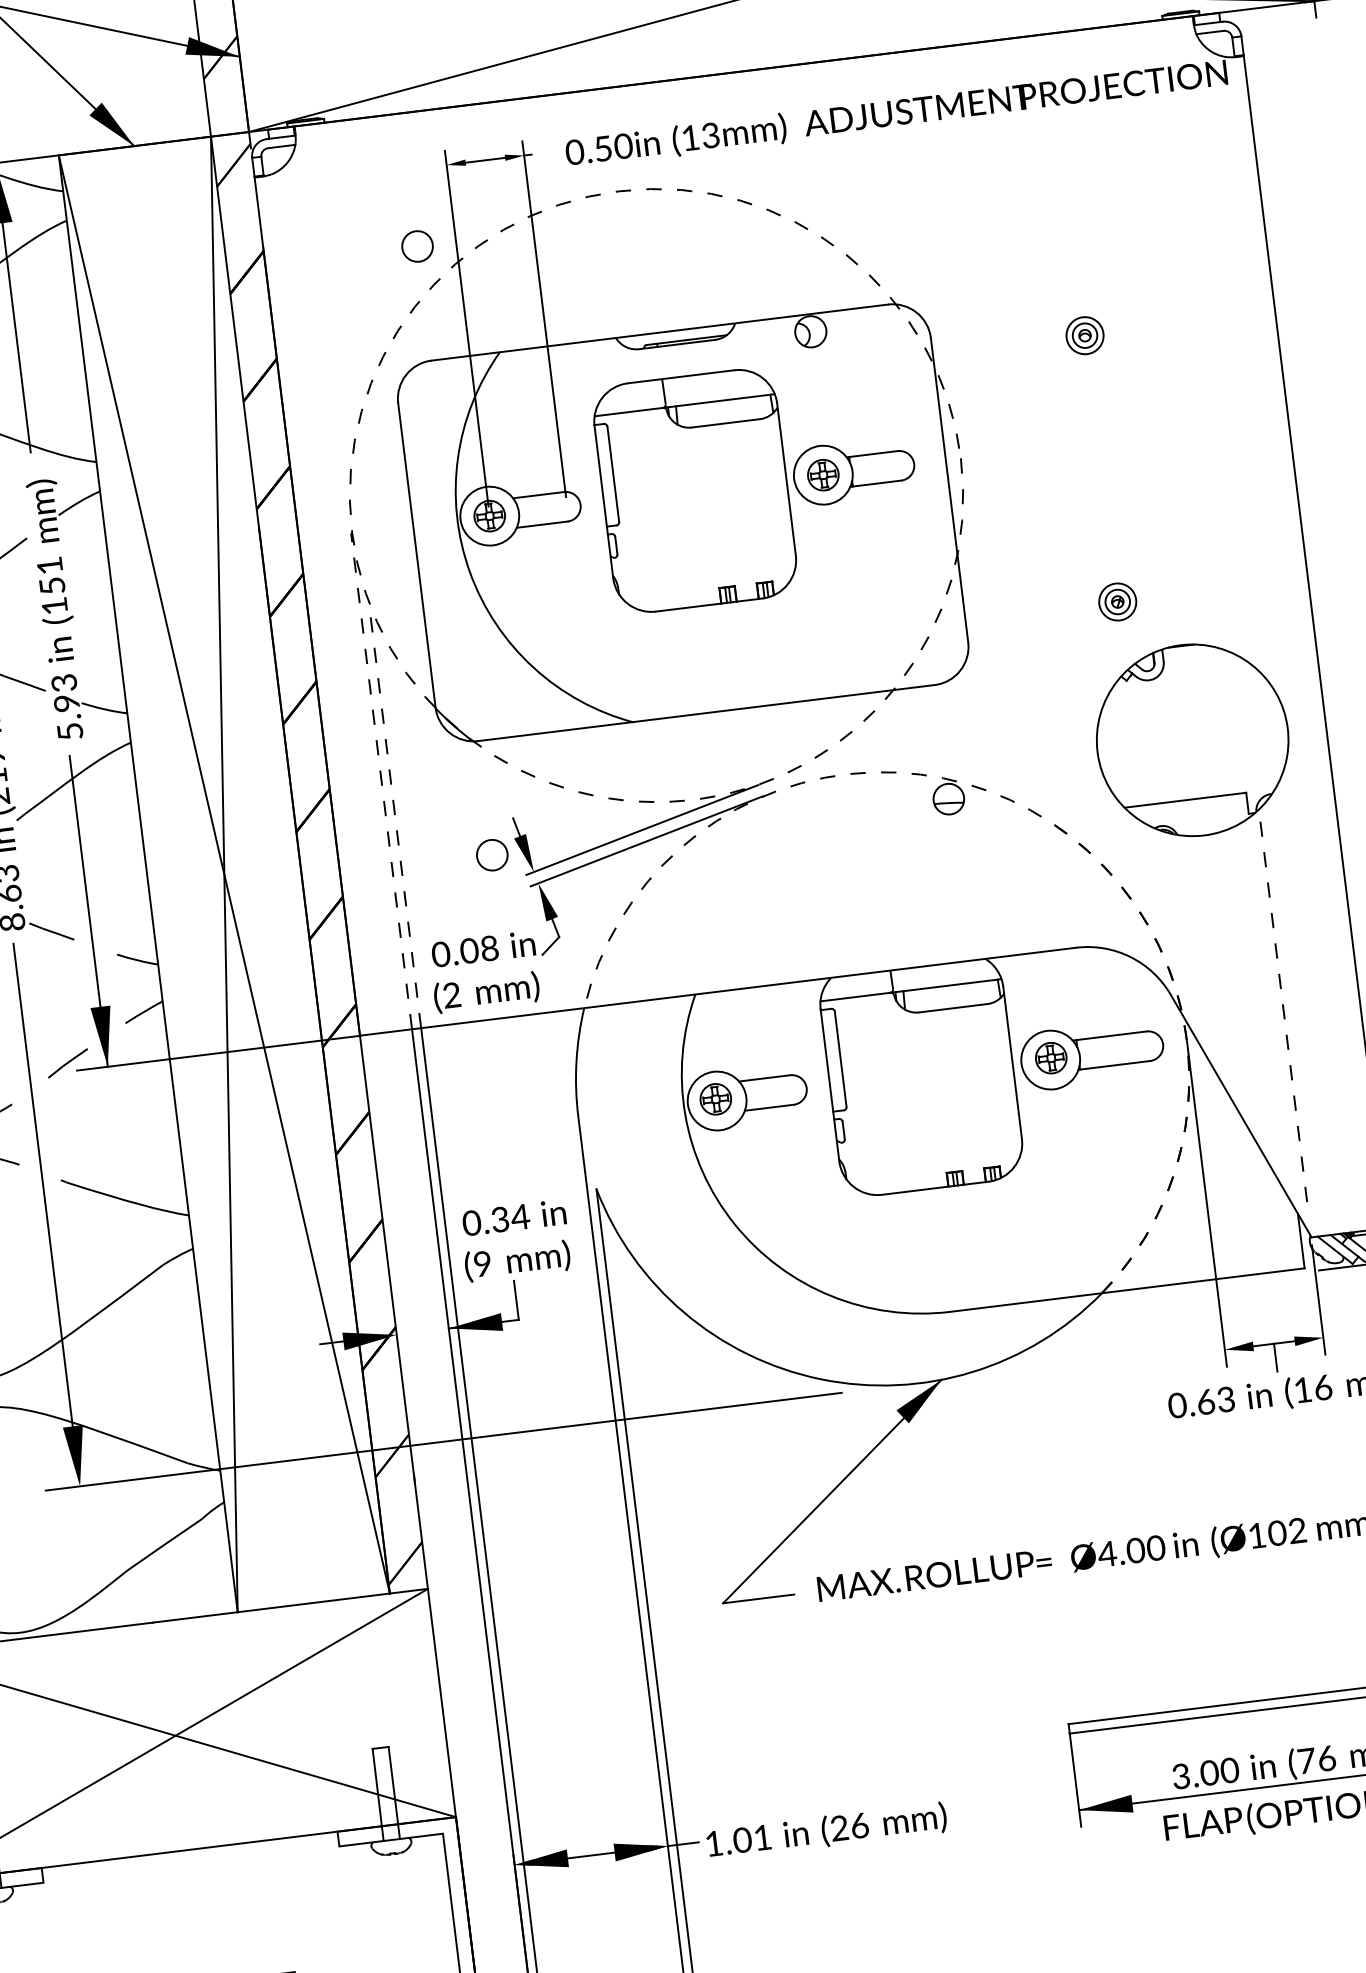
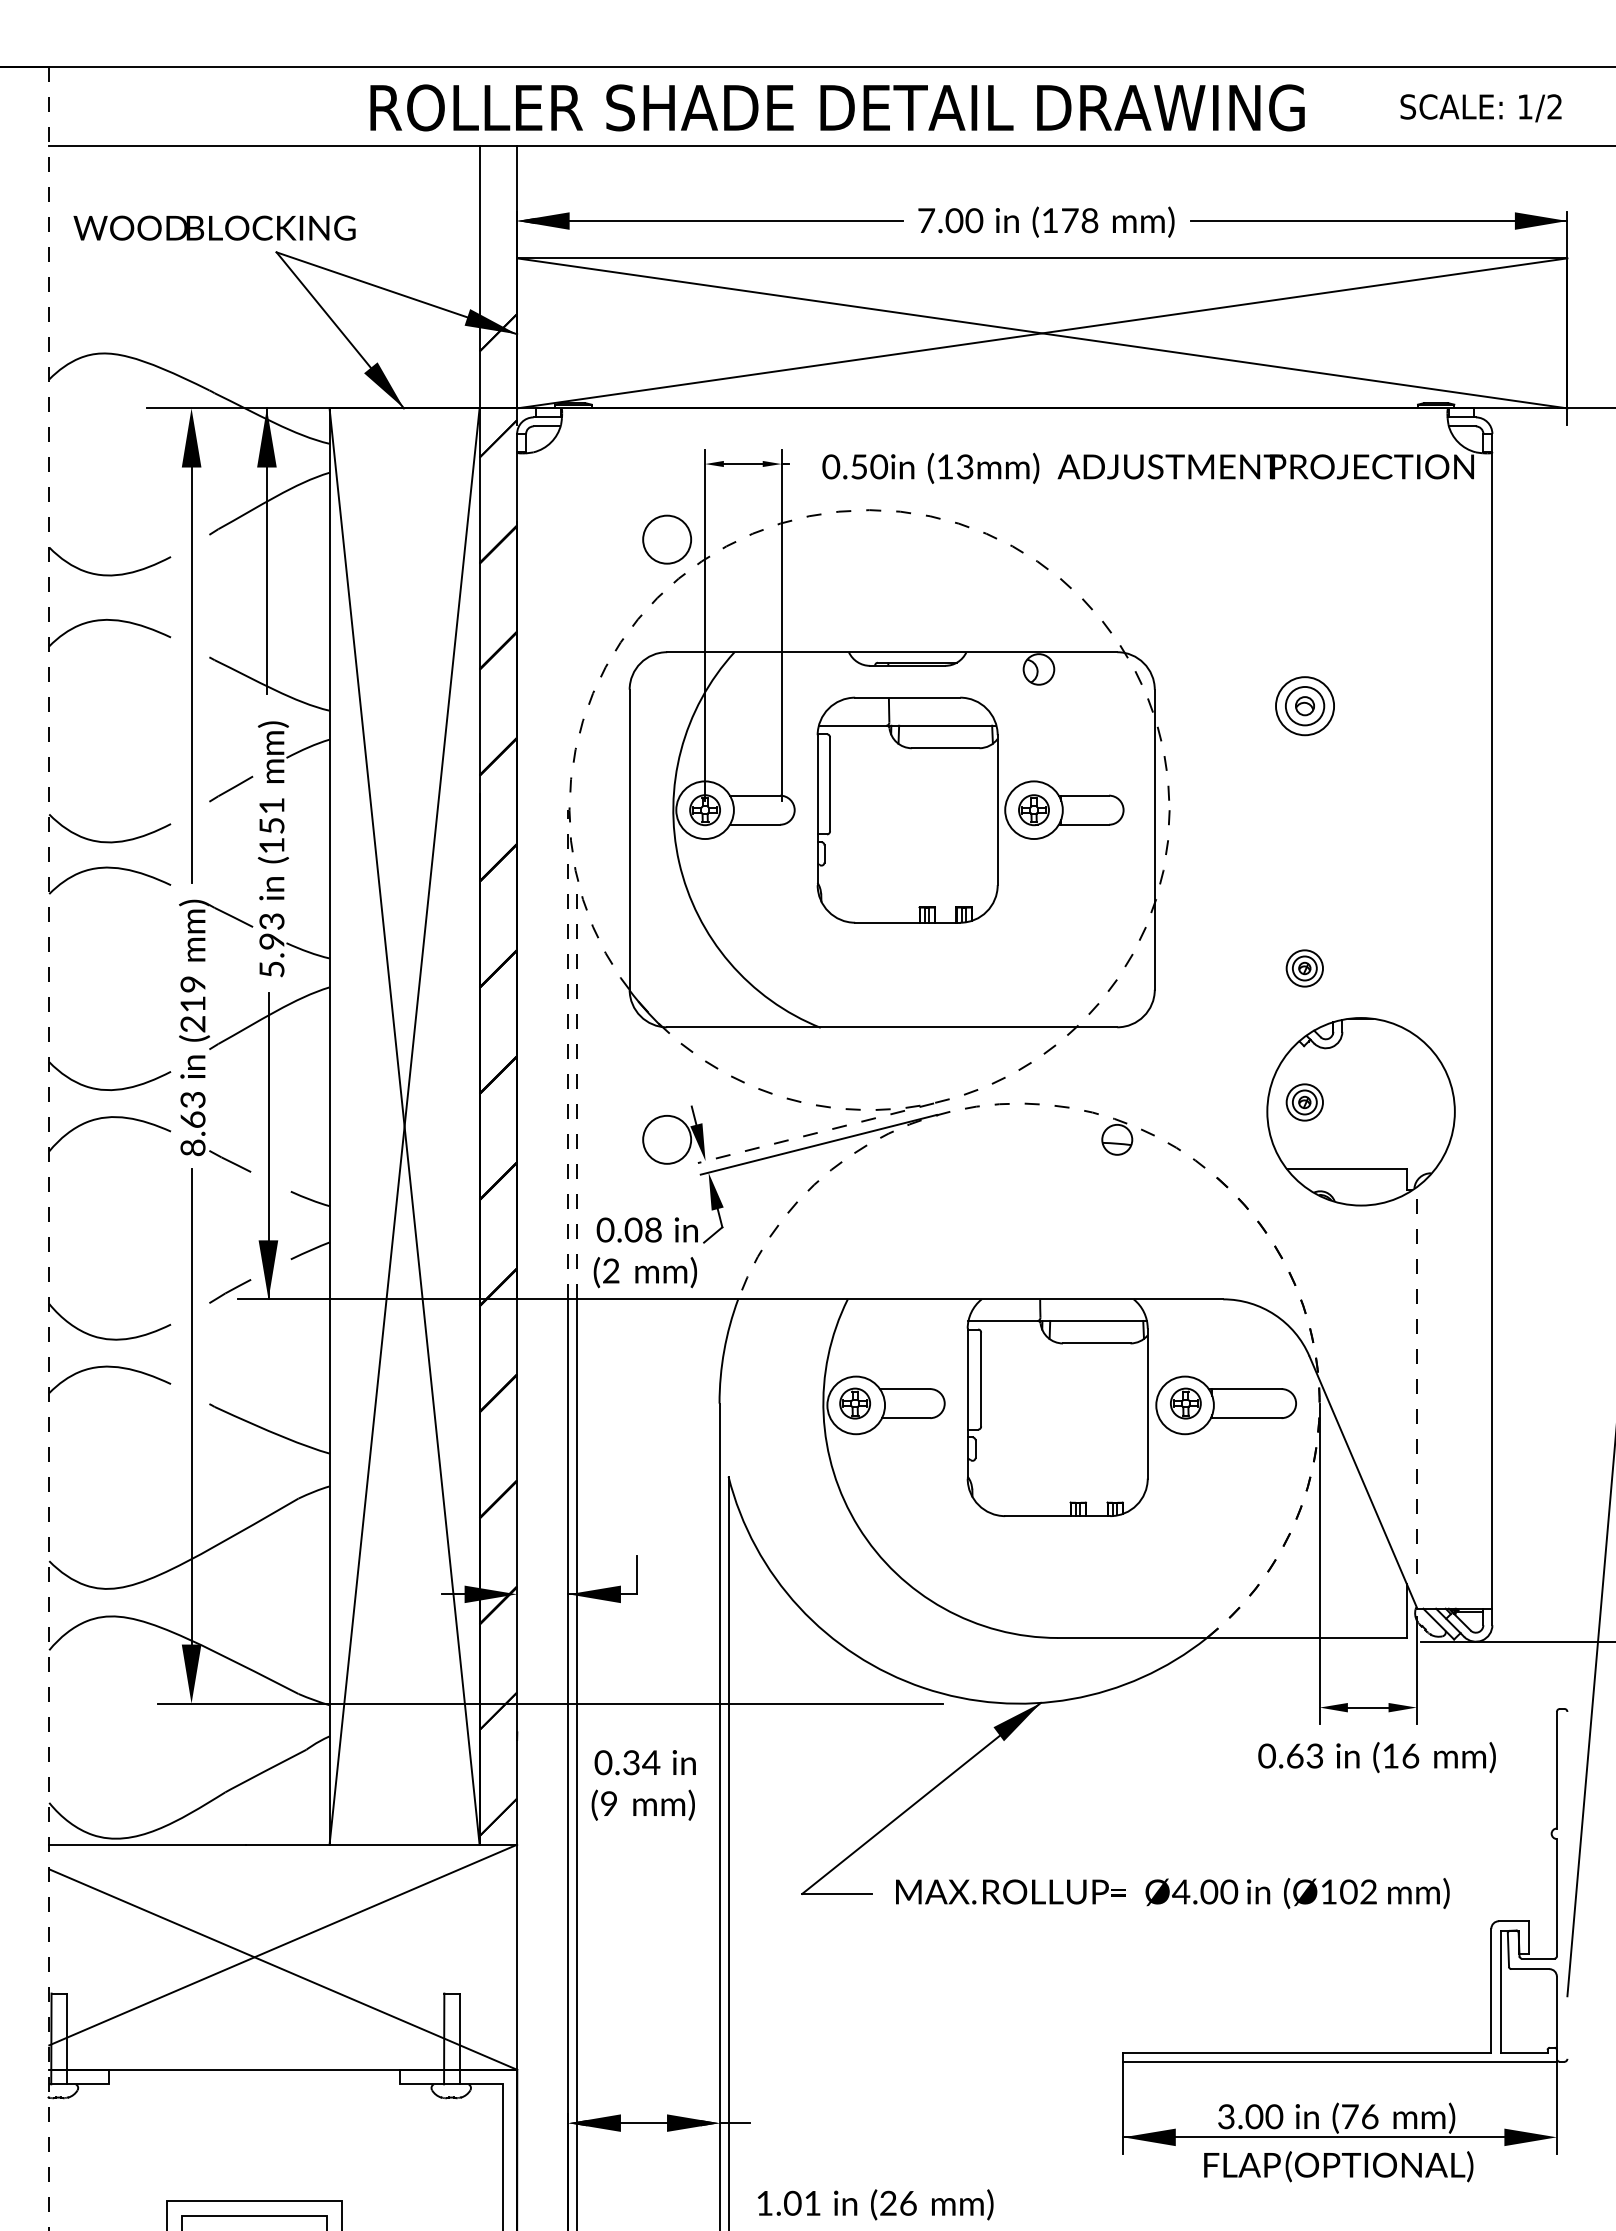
circle: (417, 246) -> (667, 539), size x1.6
part: (1084, 335) -> (1304, 705), size x1.6
part: (1134, 737) -> (1304, 1102), added
line: (642, 830) -> (816, 1133), solid -> dashed
circle: (492, 854) -> (667, 1139), size x1.6
text: (515, 1241) -> (643, 1785), moved
line: (1276, 1357) -> (1368, 1721), removed
text: (826, 1831) -> (875, 2204), moved

